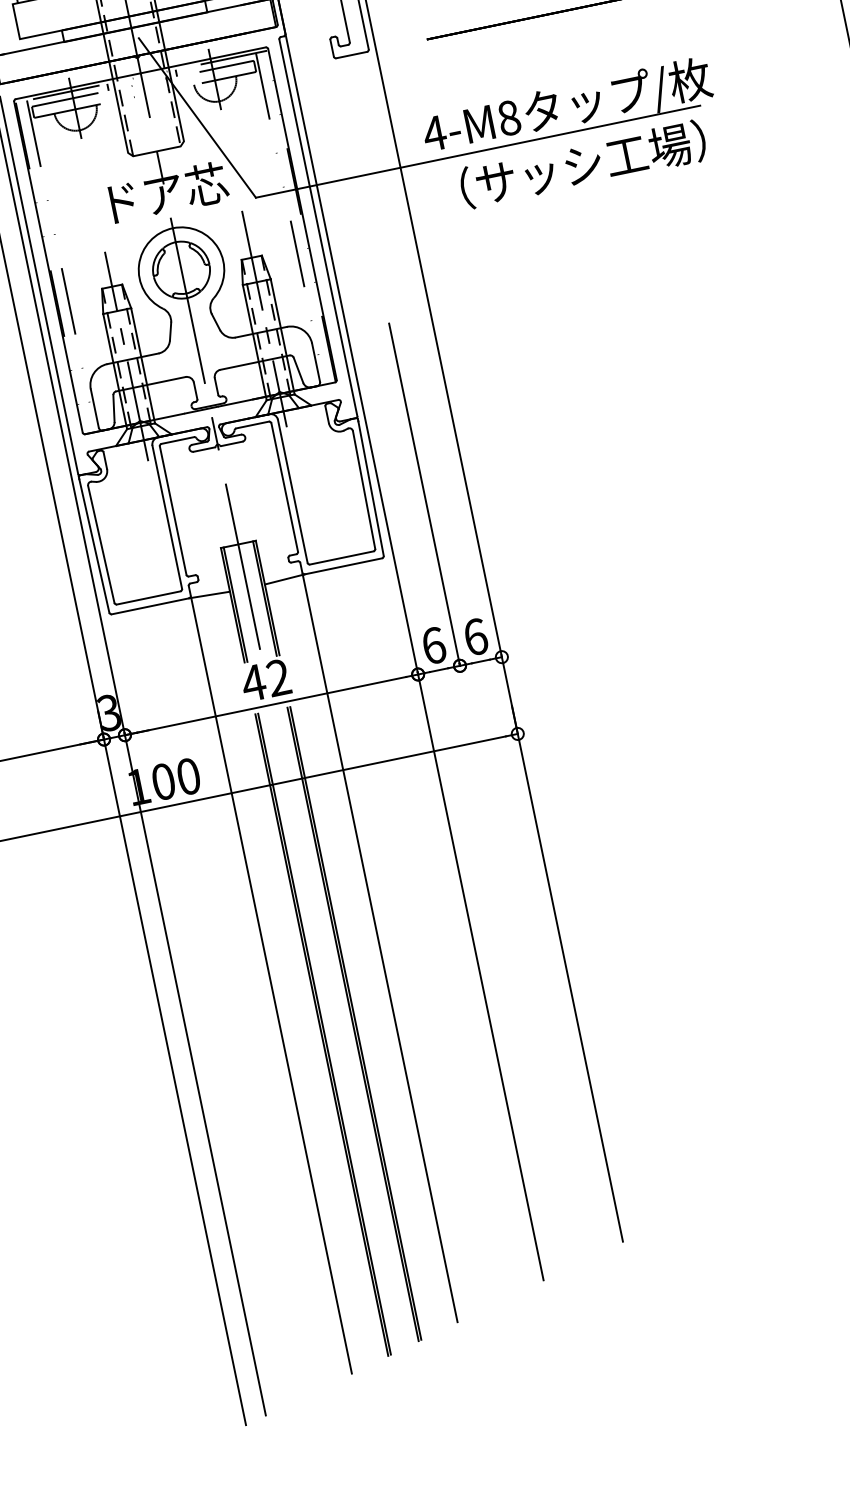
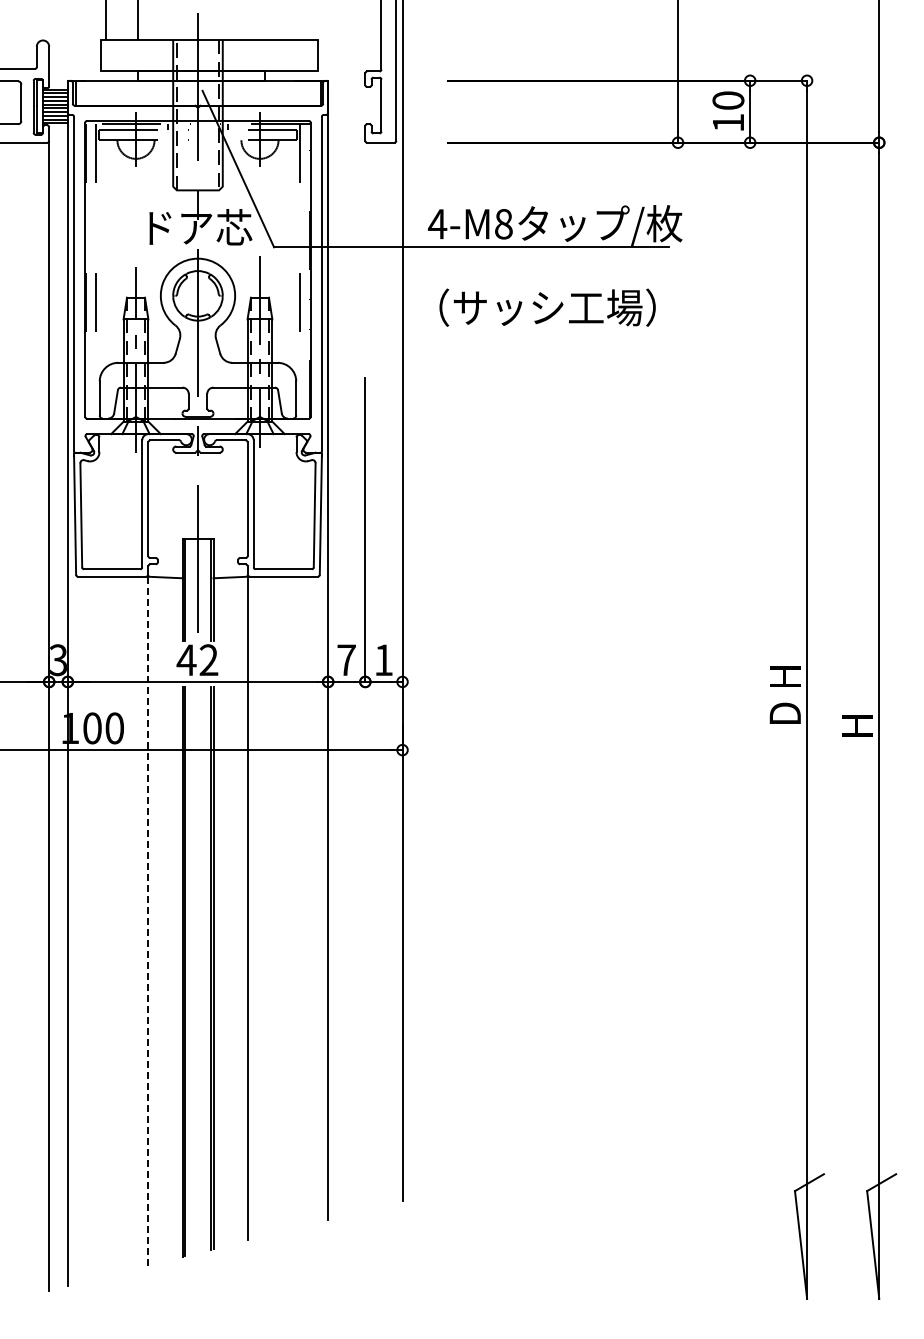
text: (582, 164) -> (547, 307), moved
text: (476, 637) -> (384, 660), 6 -> 1
text: (433, 646) -> (346, 660), 6 -> 7
line: (271, 986) -> (148, 921), solid -> dashed

